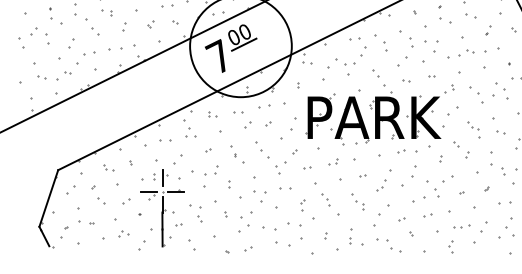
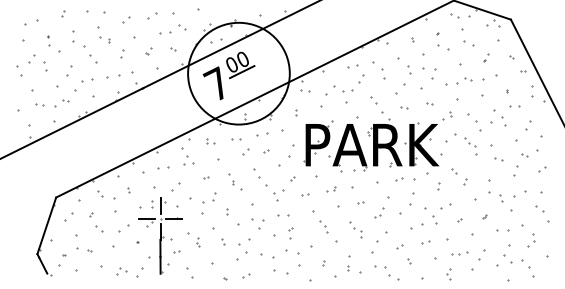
part: (473, 130) -> (470, 146), moved
part: (108, 167) -> (106, 194), size x1.6
part: (126, 201) -> (124, 228), size x1.6
part: (302, 206) -> (290, 233), moved
part: (199, 214) -> (197, 241), size x0.6
part: (123, 234) -> (121, 271), moved

